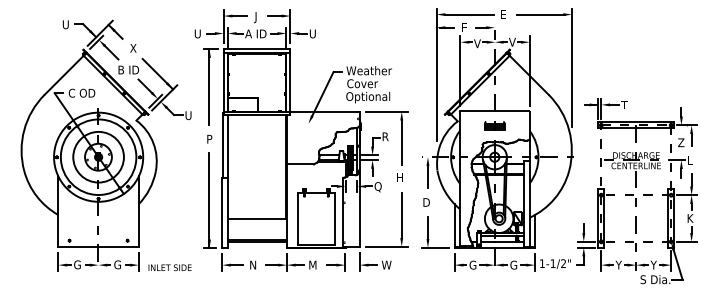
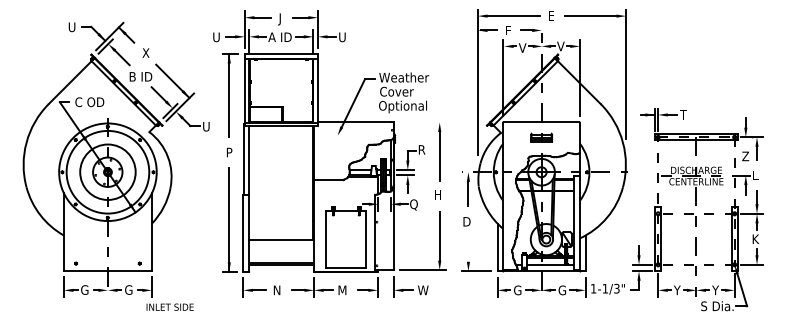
line: (386, 111) -> (423, 122), removed
line: (428, 227) -> (468, 249), removed
text: (563, 263) -> (616, 288), 1-1/2" -> 1-1/3"
text: (169, 267) -> (169, 306), moved

